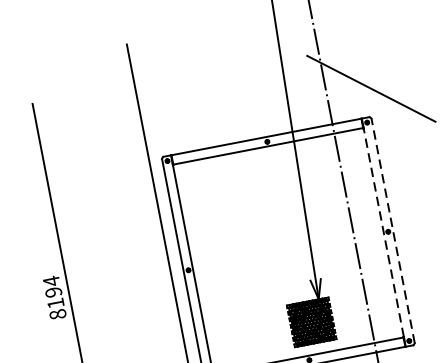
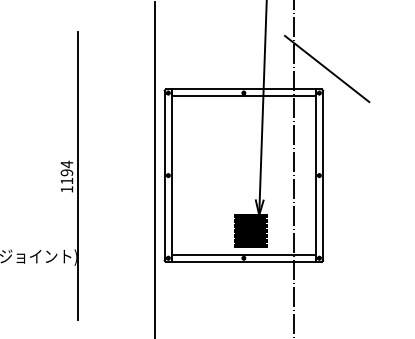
line: (393, 230) -> (323, 175), dashed -> solid
line: (384, 232) -> (316, 175), dashed -> solid
text: (57, 314) -> (66, 189), 8194 -> 1194

